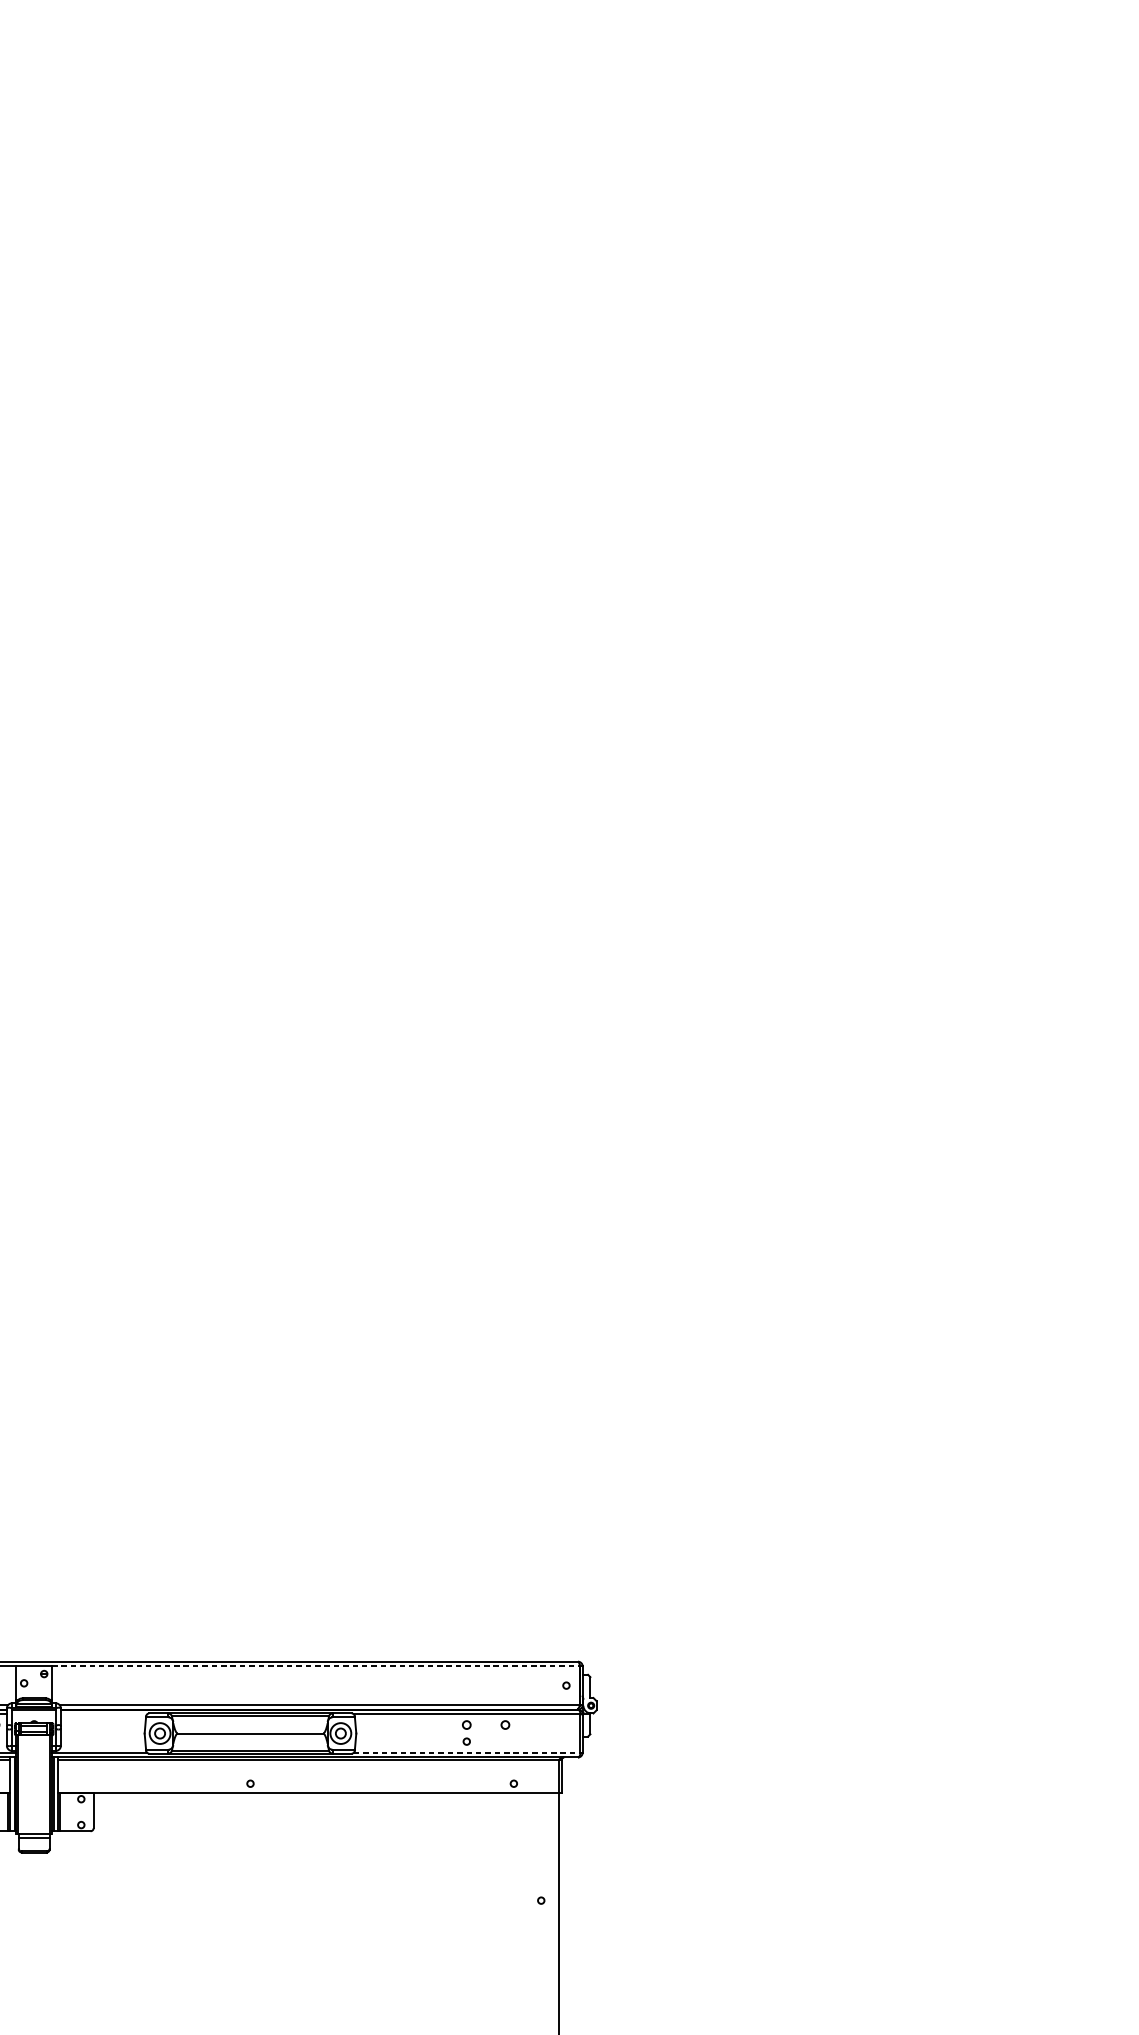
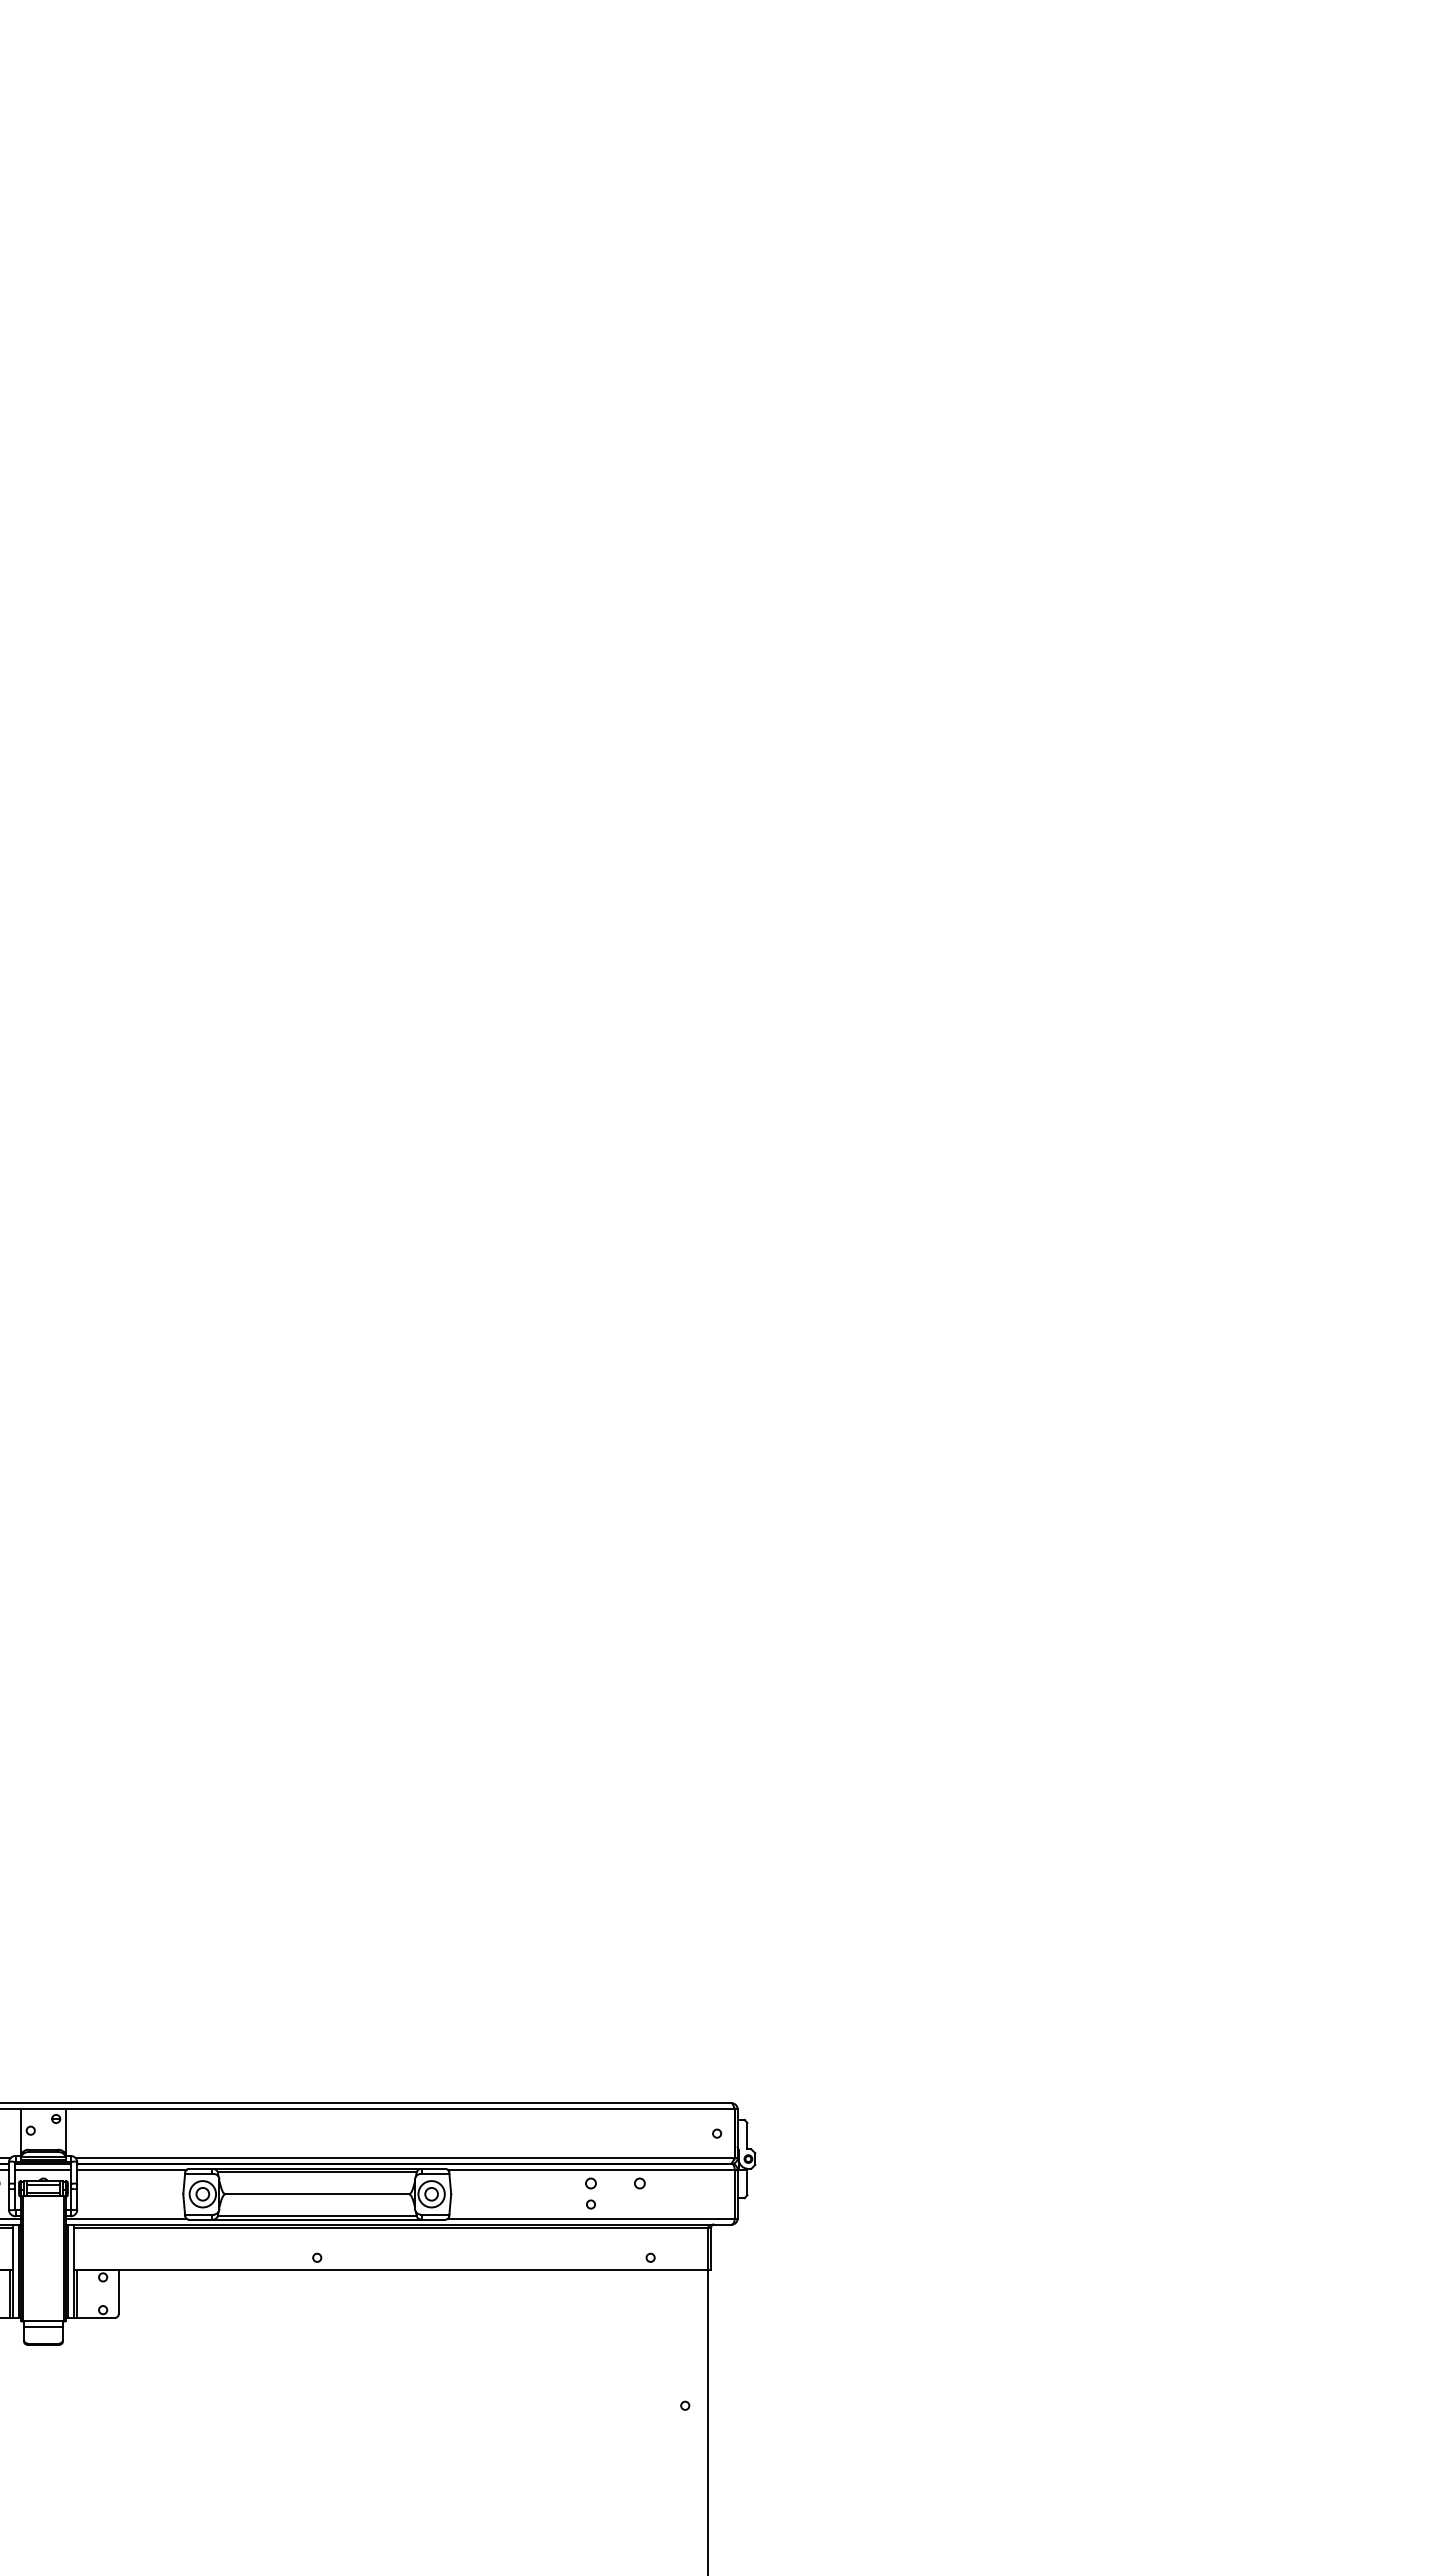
line: (316, 1666) -> (400, 2109), dashed -> solid
line: (33, 1713) -> (42, 2169), added
line: (103, 1713) -> (131, 2169), added
line: (467, 1752) -> (591, 2218), dashed -> solid

